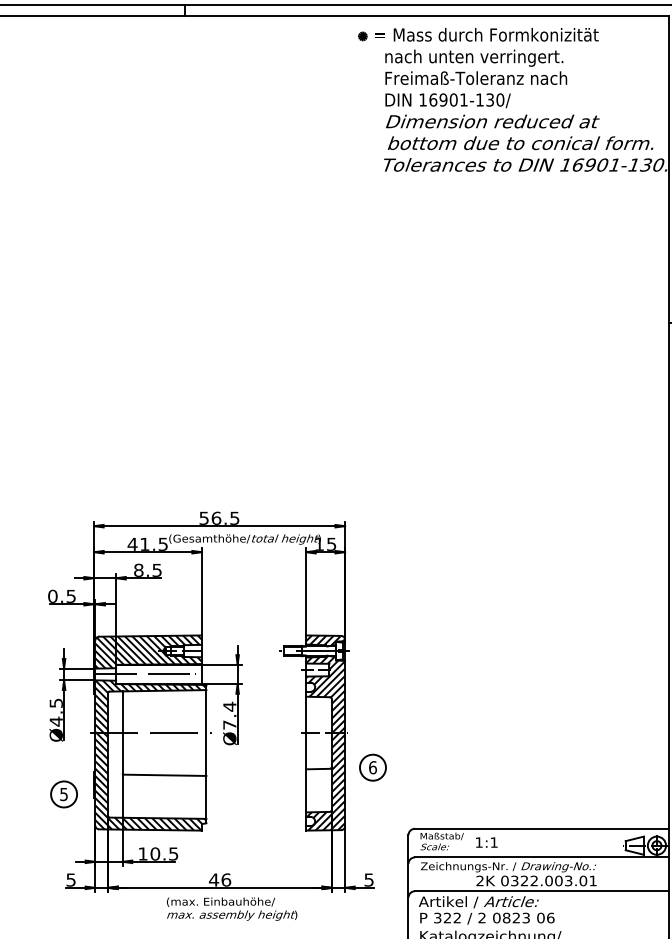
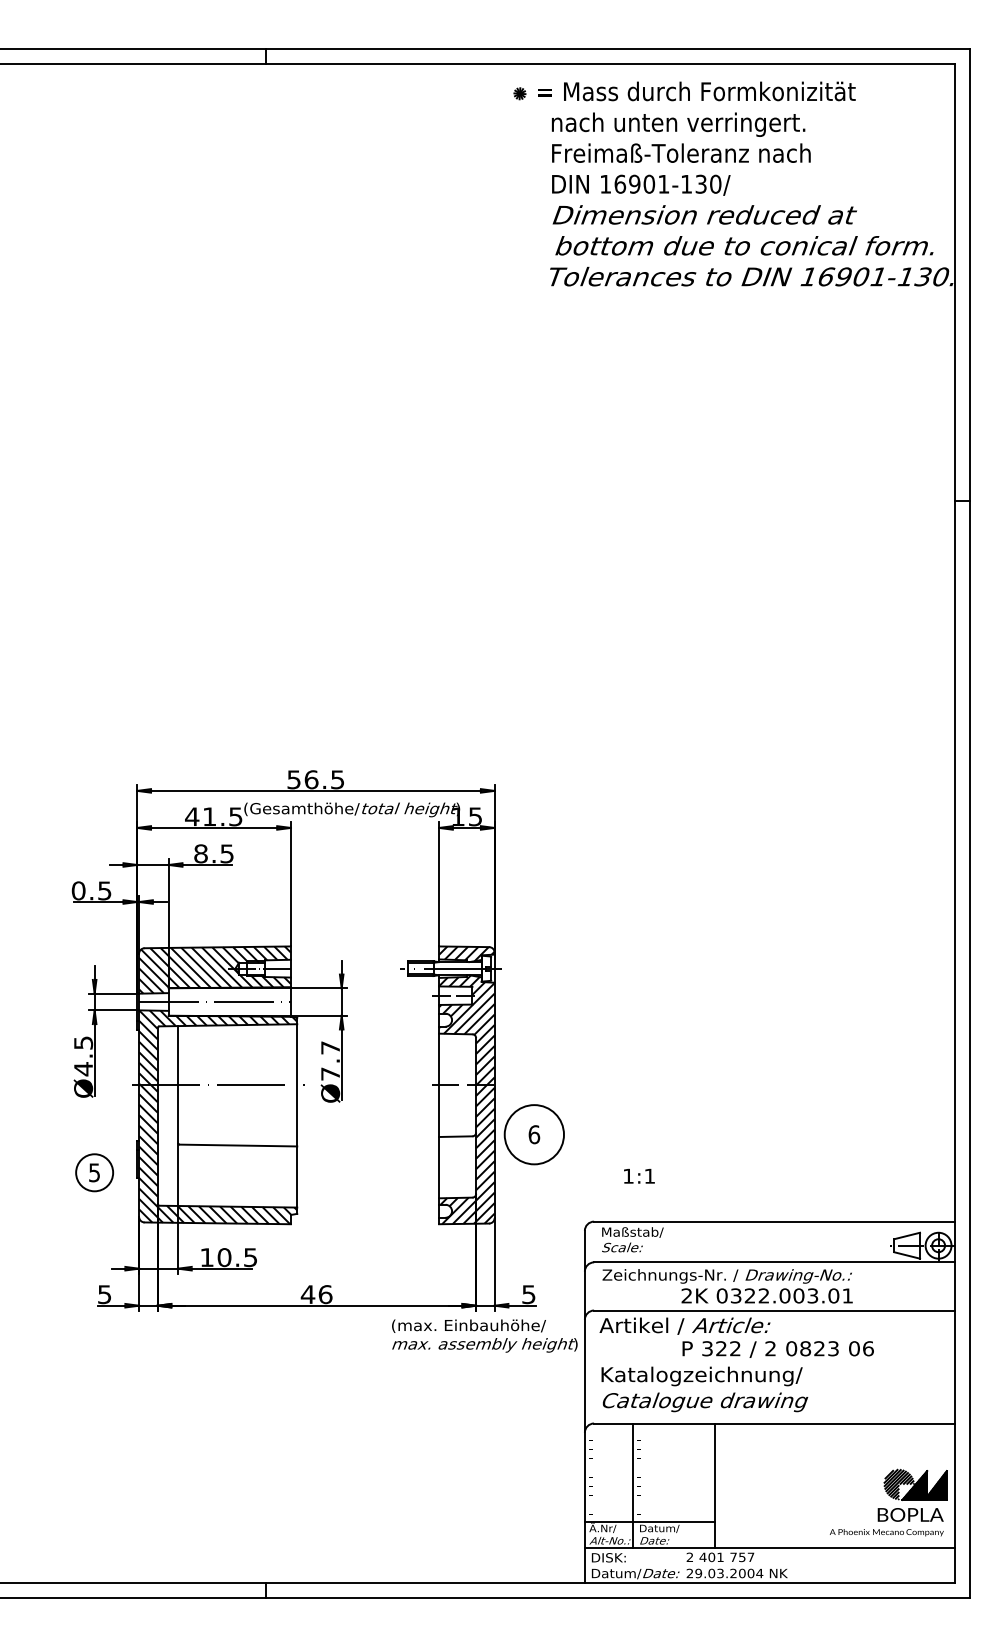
text: (229, 706) -> (330, 1047), Ø7.4 -> Ø7.7
circle: (372, 767) -> (533, 1134), size x1.6
text: (486, 842) -> (639, 1176), moved
text: (231, 908) -> (484, 1335), moved
text: (486, 918) -> (777, 1349), moved

